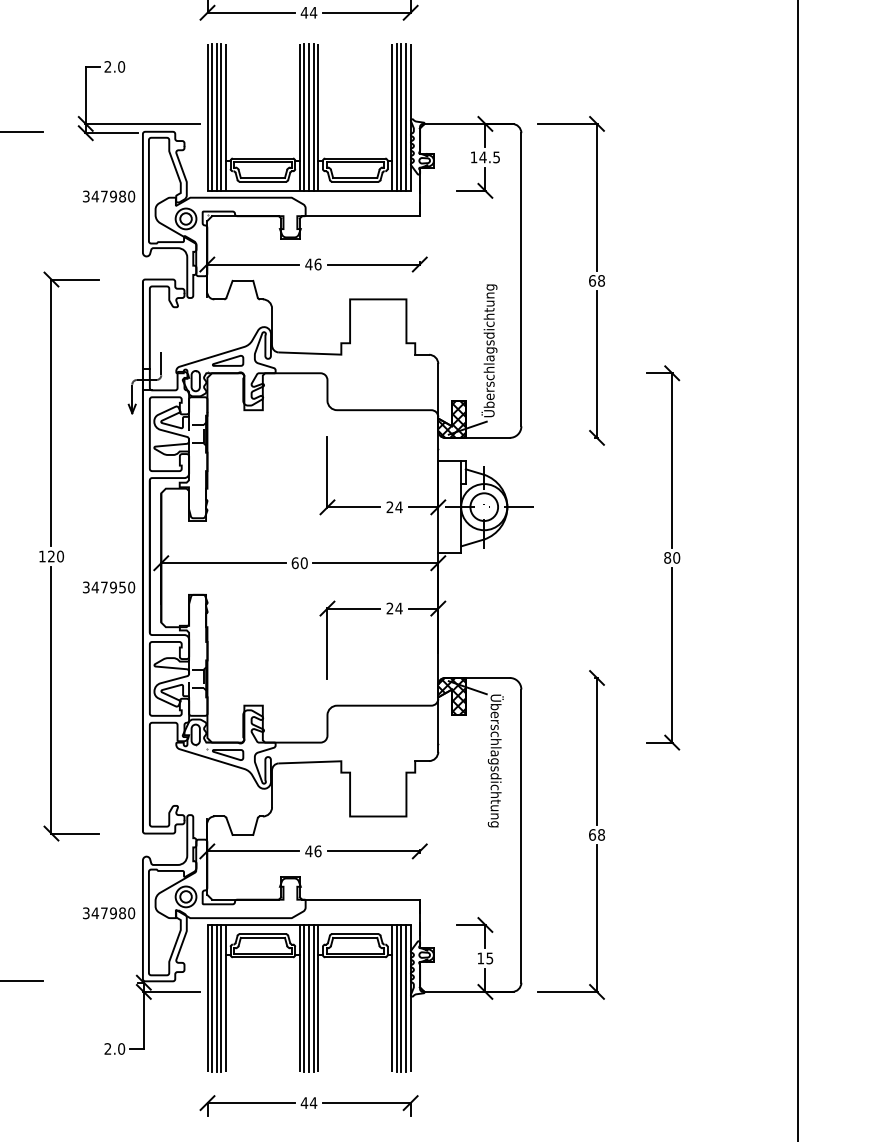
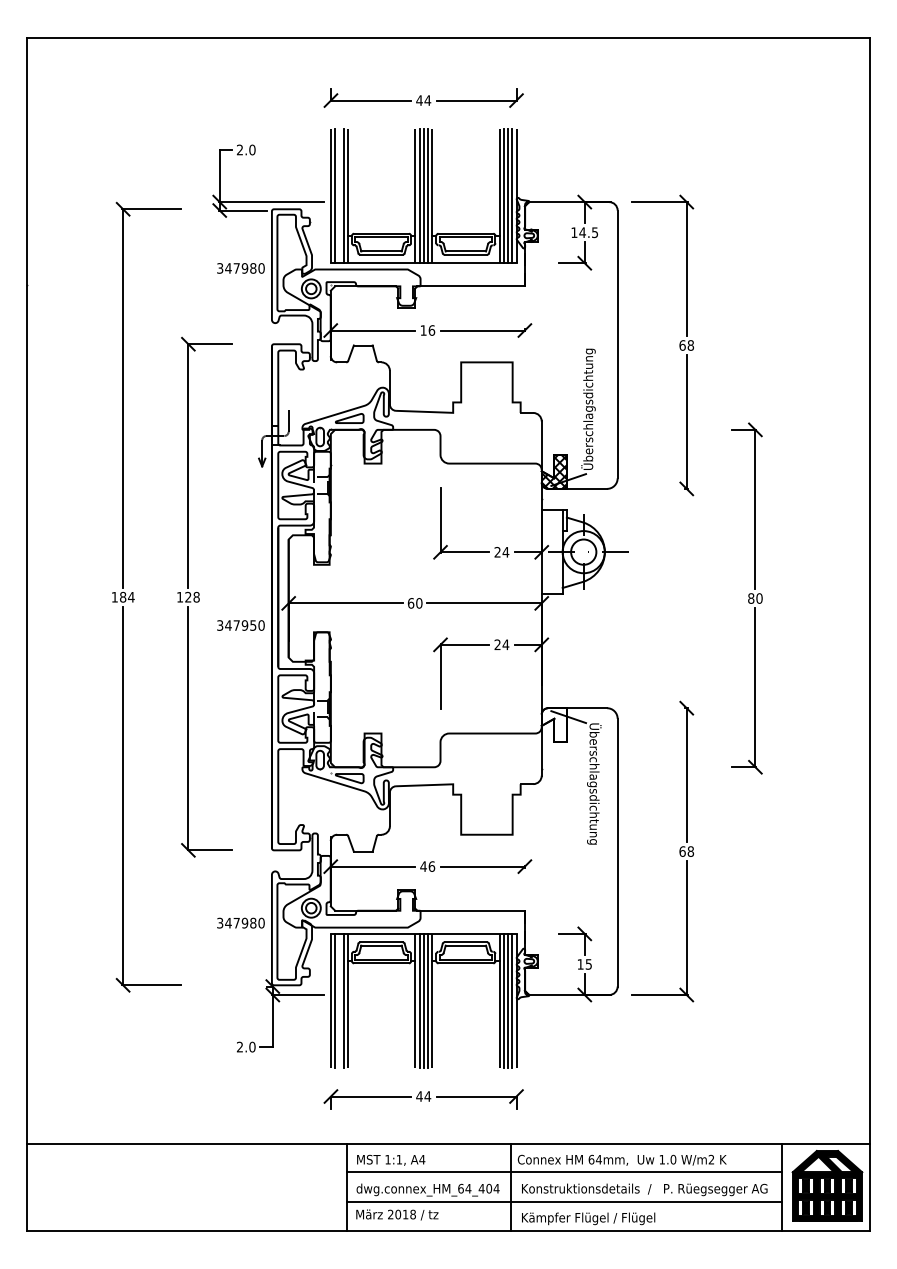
line: (216, 116) -> (339, 195), removed
text: (308, 264) -> (423, 330), 46 -> 16
text: (60, 556) -> (196, 597), 120 -> 128
hatch: (452, 695) -> (554, 724), removed
line: (216, 997) -> (339, 1000), removed

